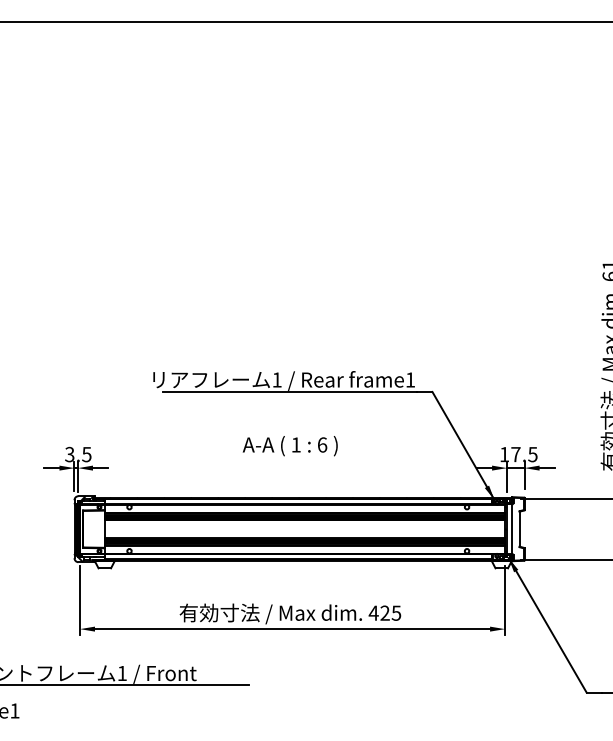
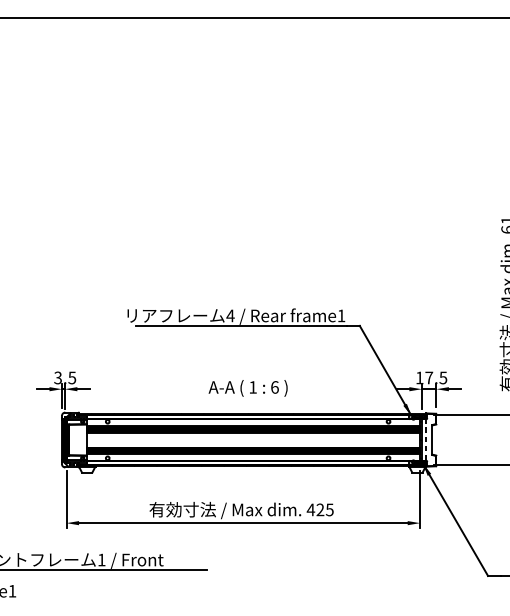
text: (277, 379) -> (230, 315), 1 -> 4
text: (289, 446) -> (247, 388), moved
line: (512, 529) -> (426, 440), solid -> dashed

